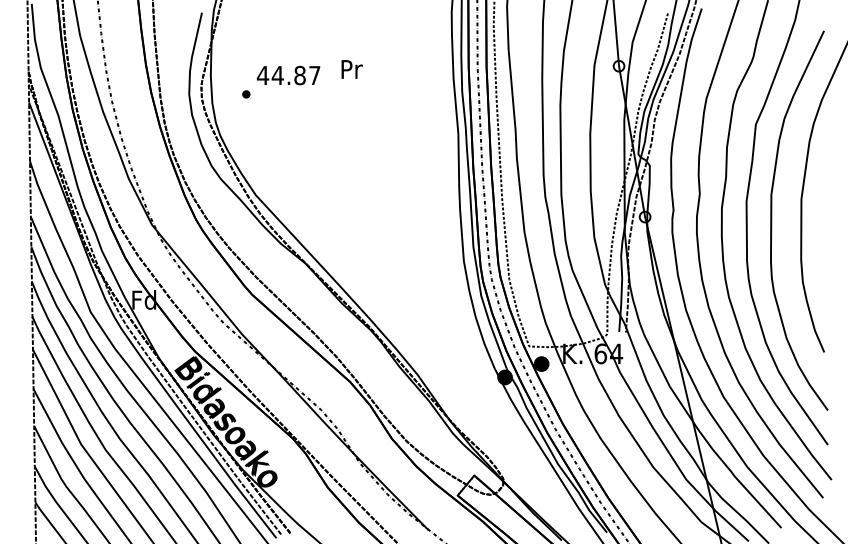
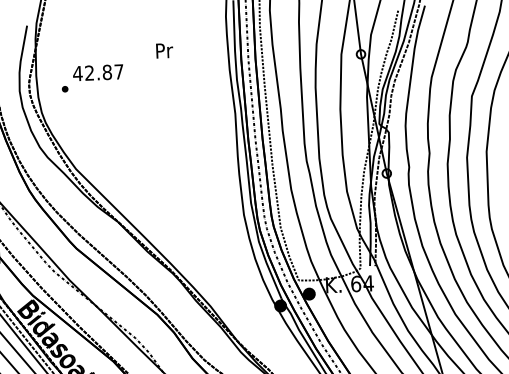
text: (351, 69) -> (164, 50), moved
text: (277, 74) -> (89, 72), 44.87 -> 42.87

